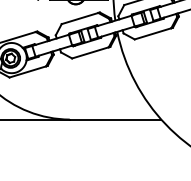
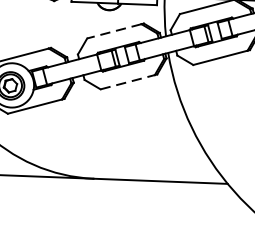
line: (79, 18) -> (113, 31), solid -> dashed
line: (90, 52) -> (127, 81), solid -> dashed

